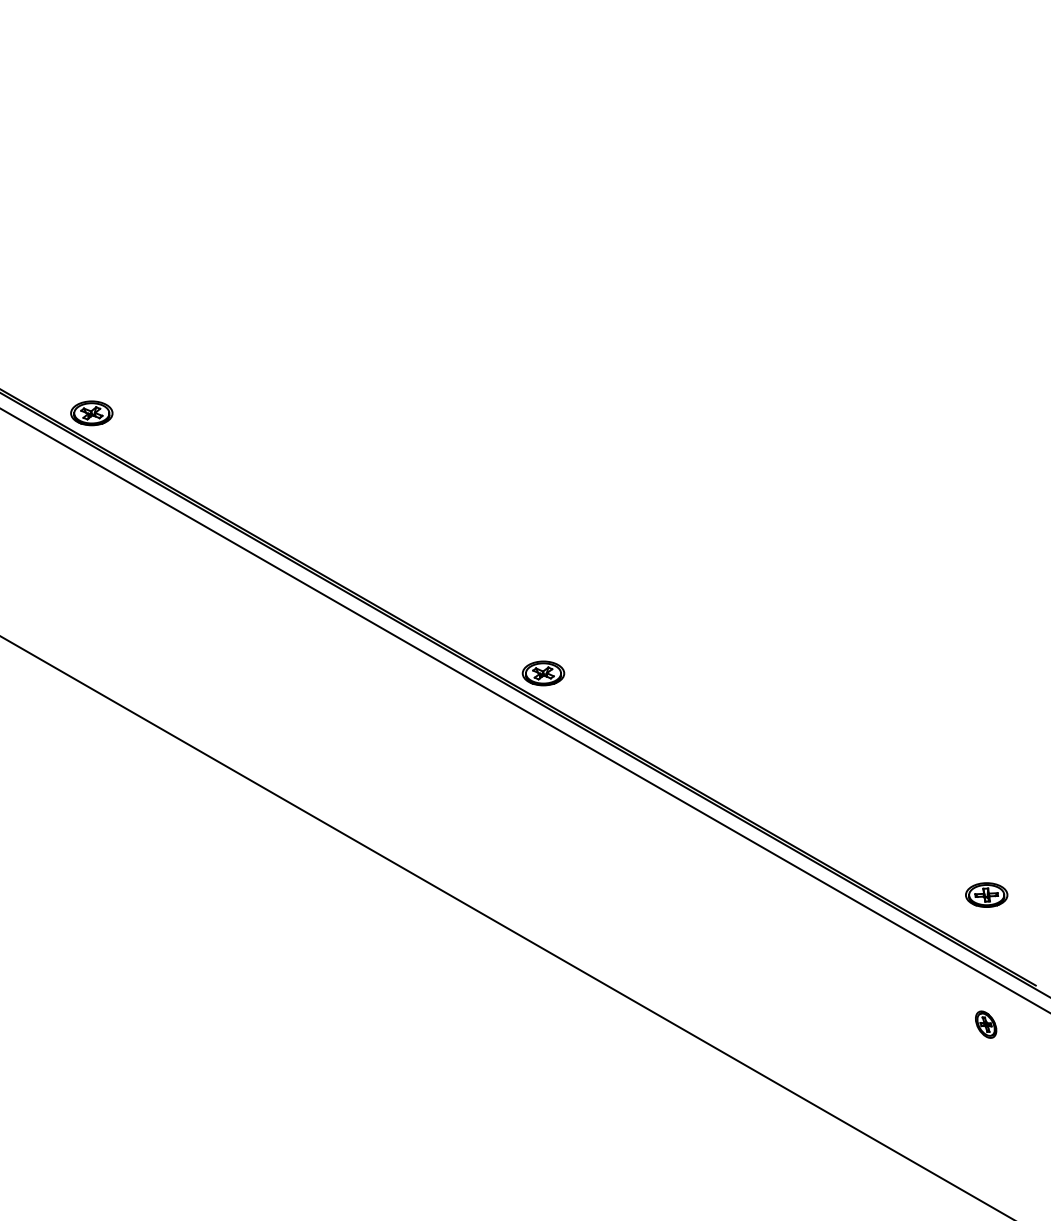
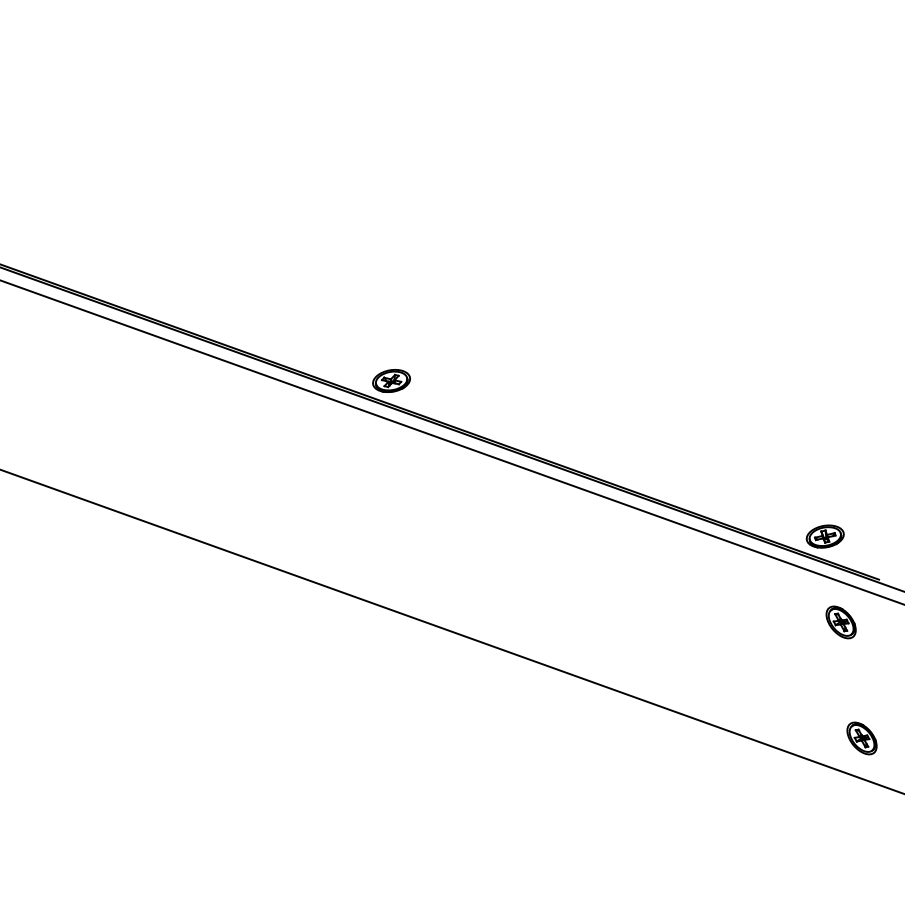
part: (986, 894) -> (825, 536), moved
part: (985, 1024) -> (840, 622), size x1.43
part: (985, 1155) -> (861, 738), added

